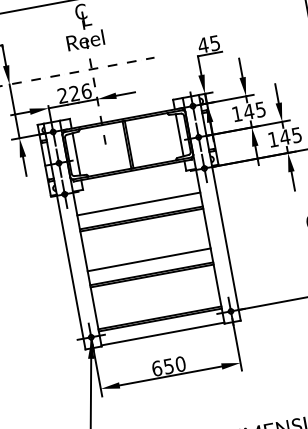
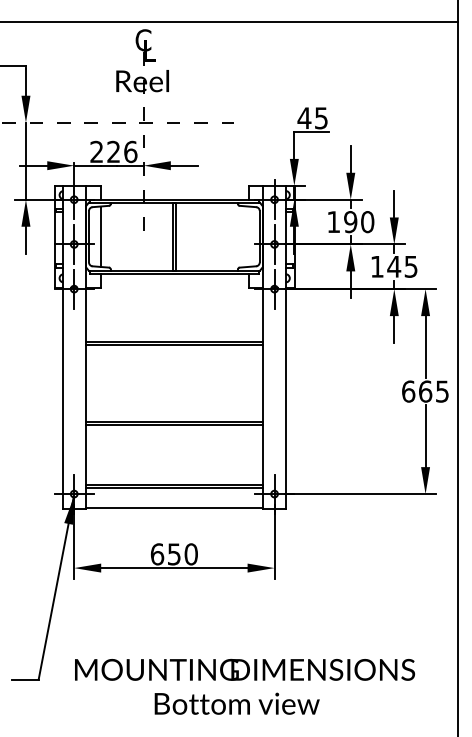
text: (254, 111) -> (358, 222), 145 -> 190
line: (179, 135) -> (248, 236), removed
line: (138, 203) -> (174, 321), removed
line: (149, 259) -> (174, 401), removed

